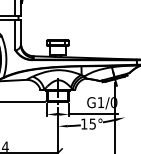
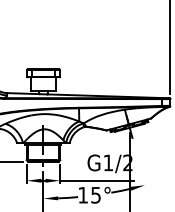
text: (113, 102) -> (127, 162), G1/0 -> G1/2

